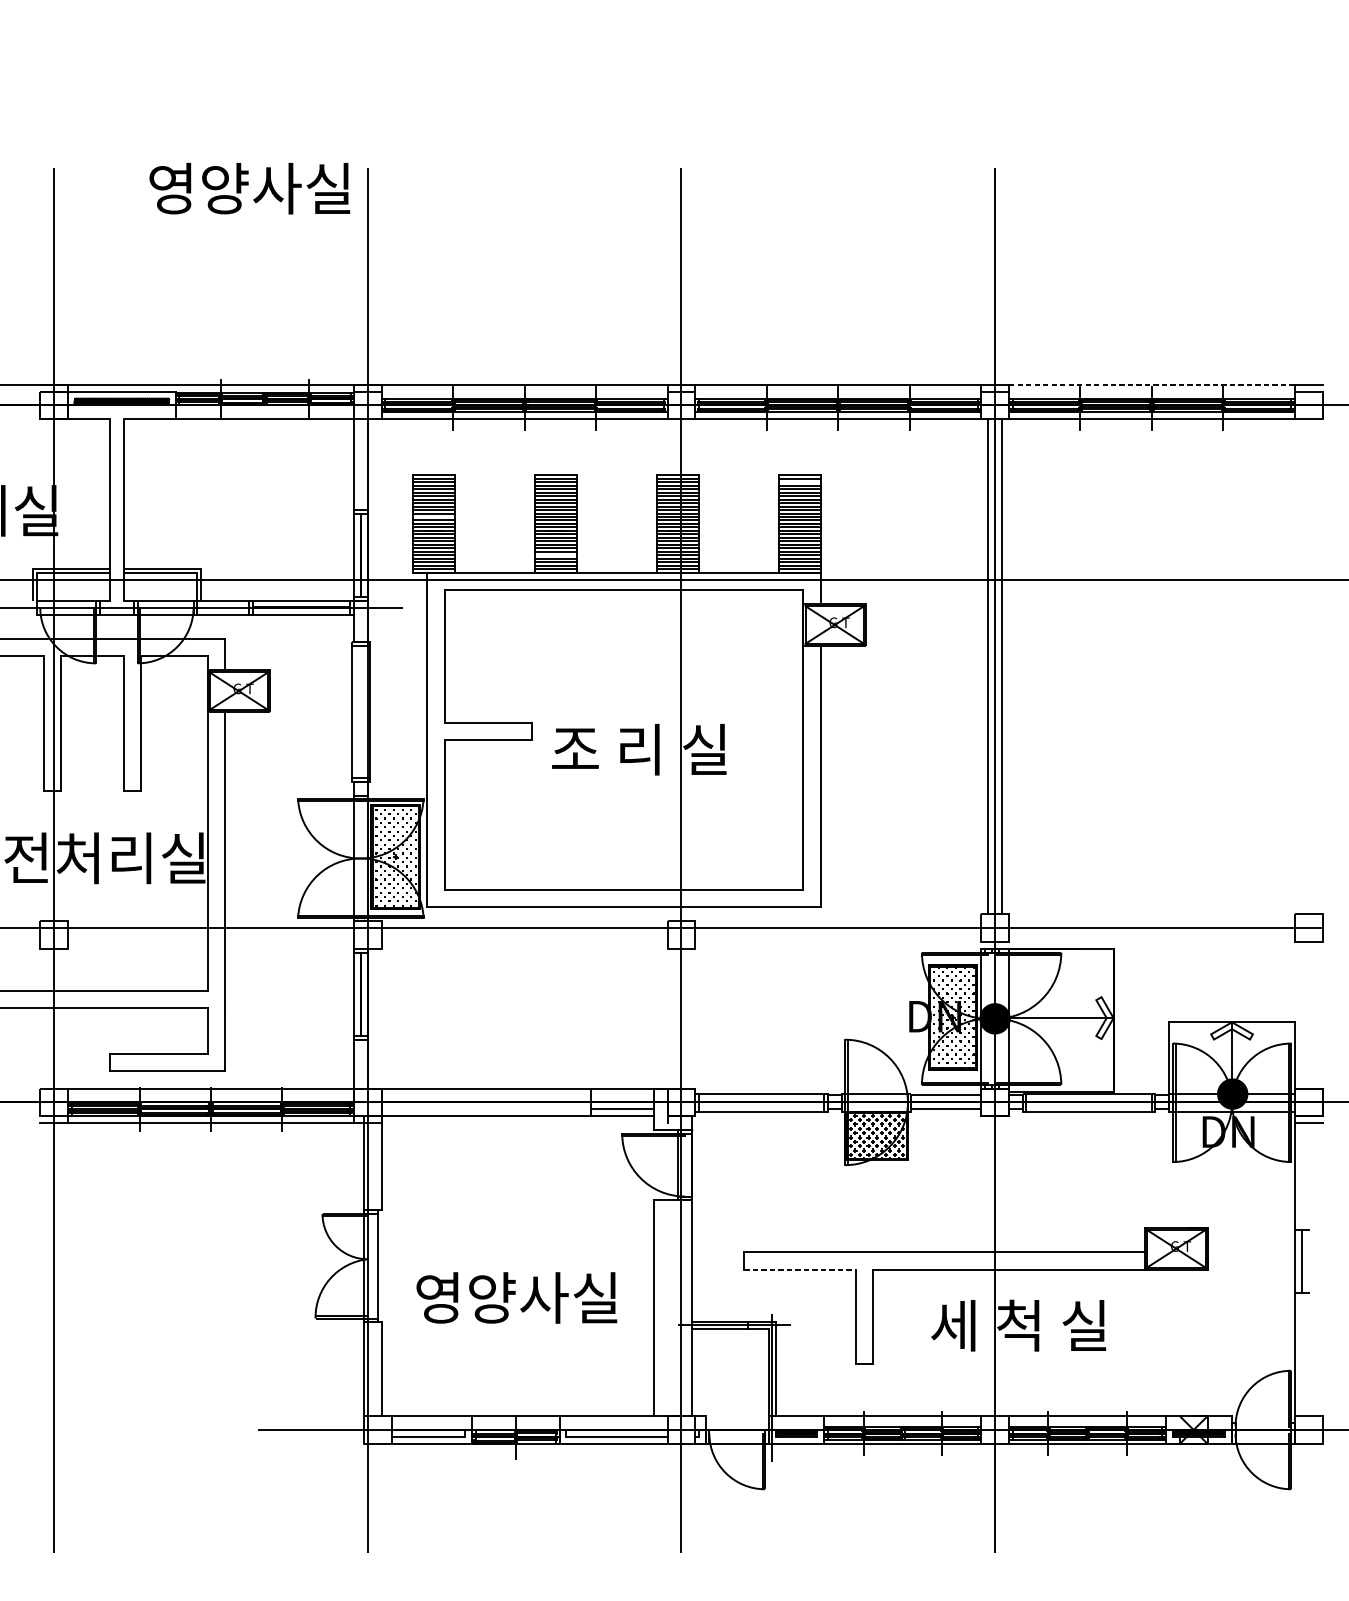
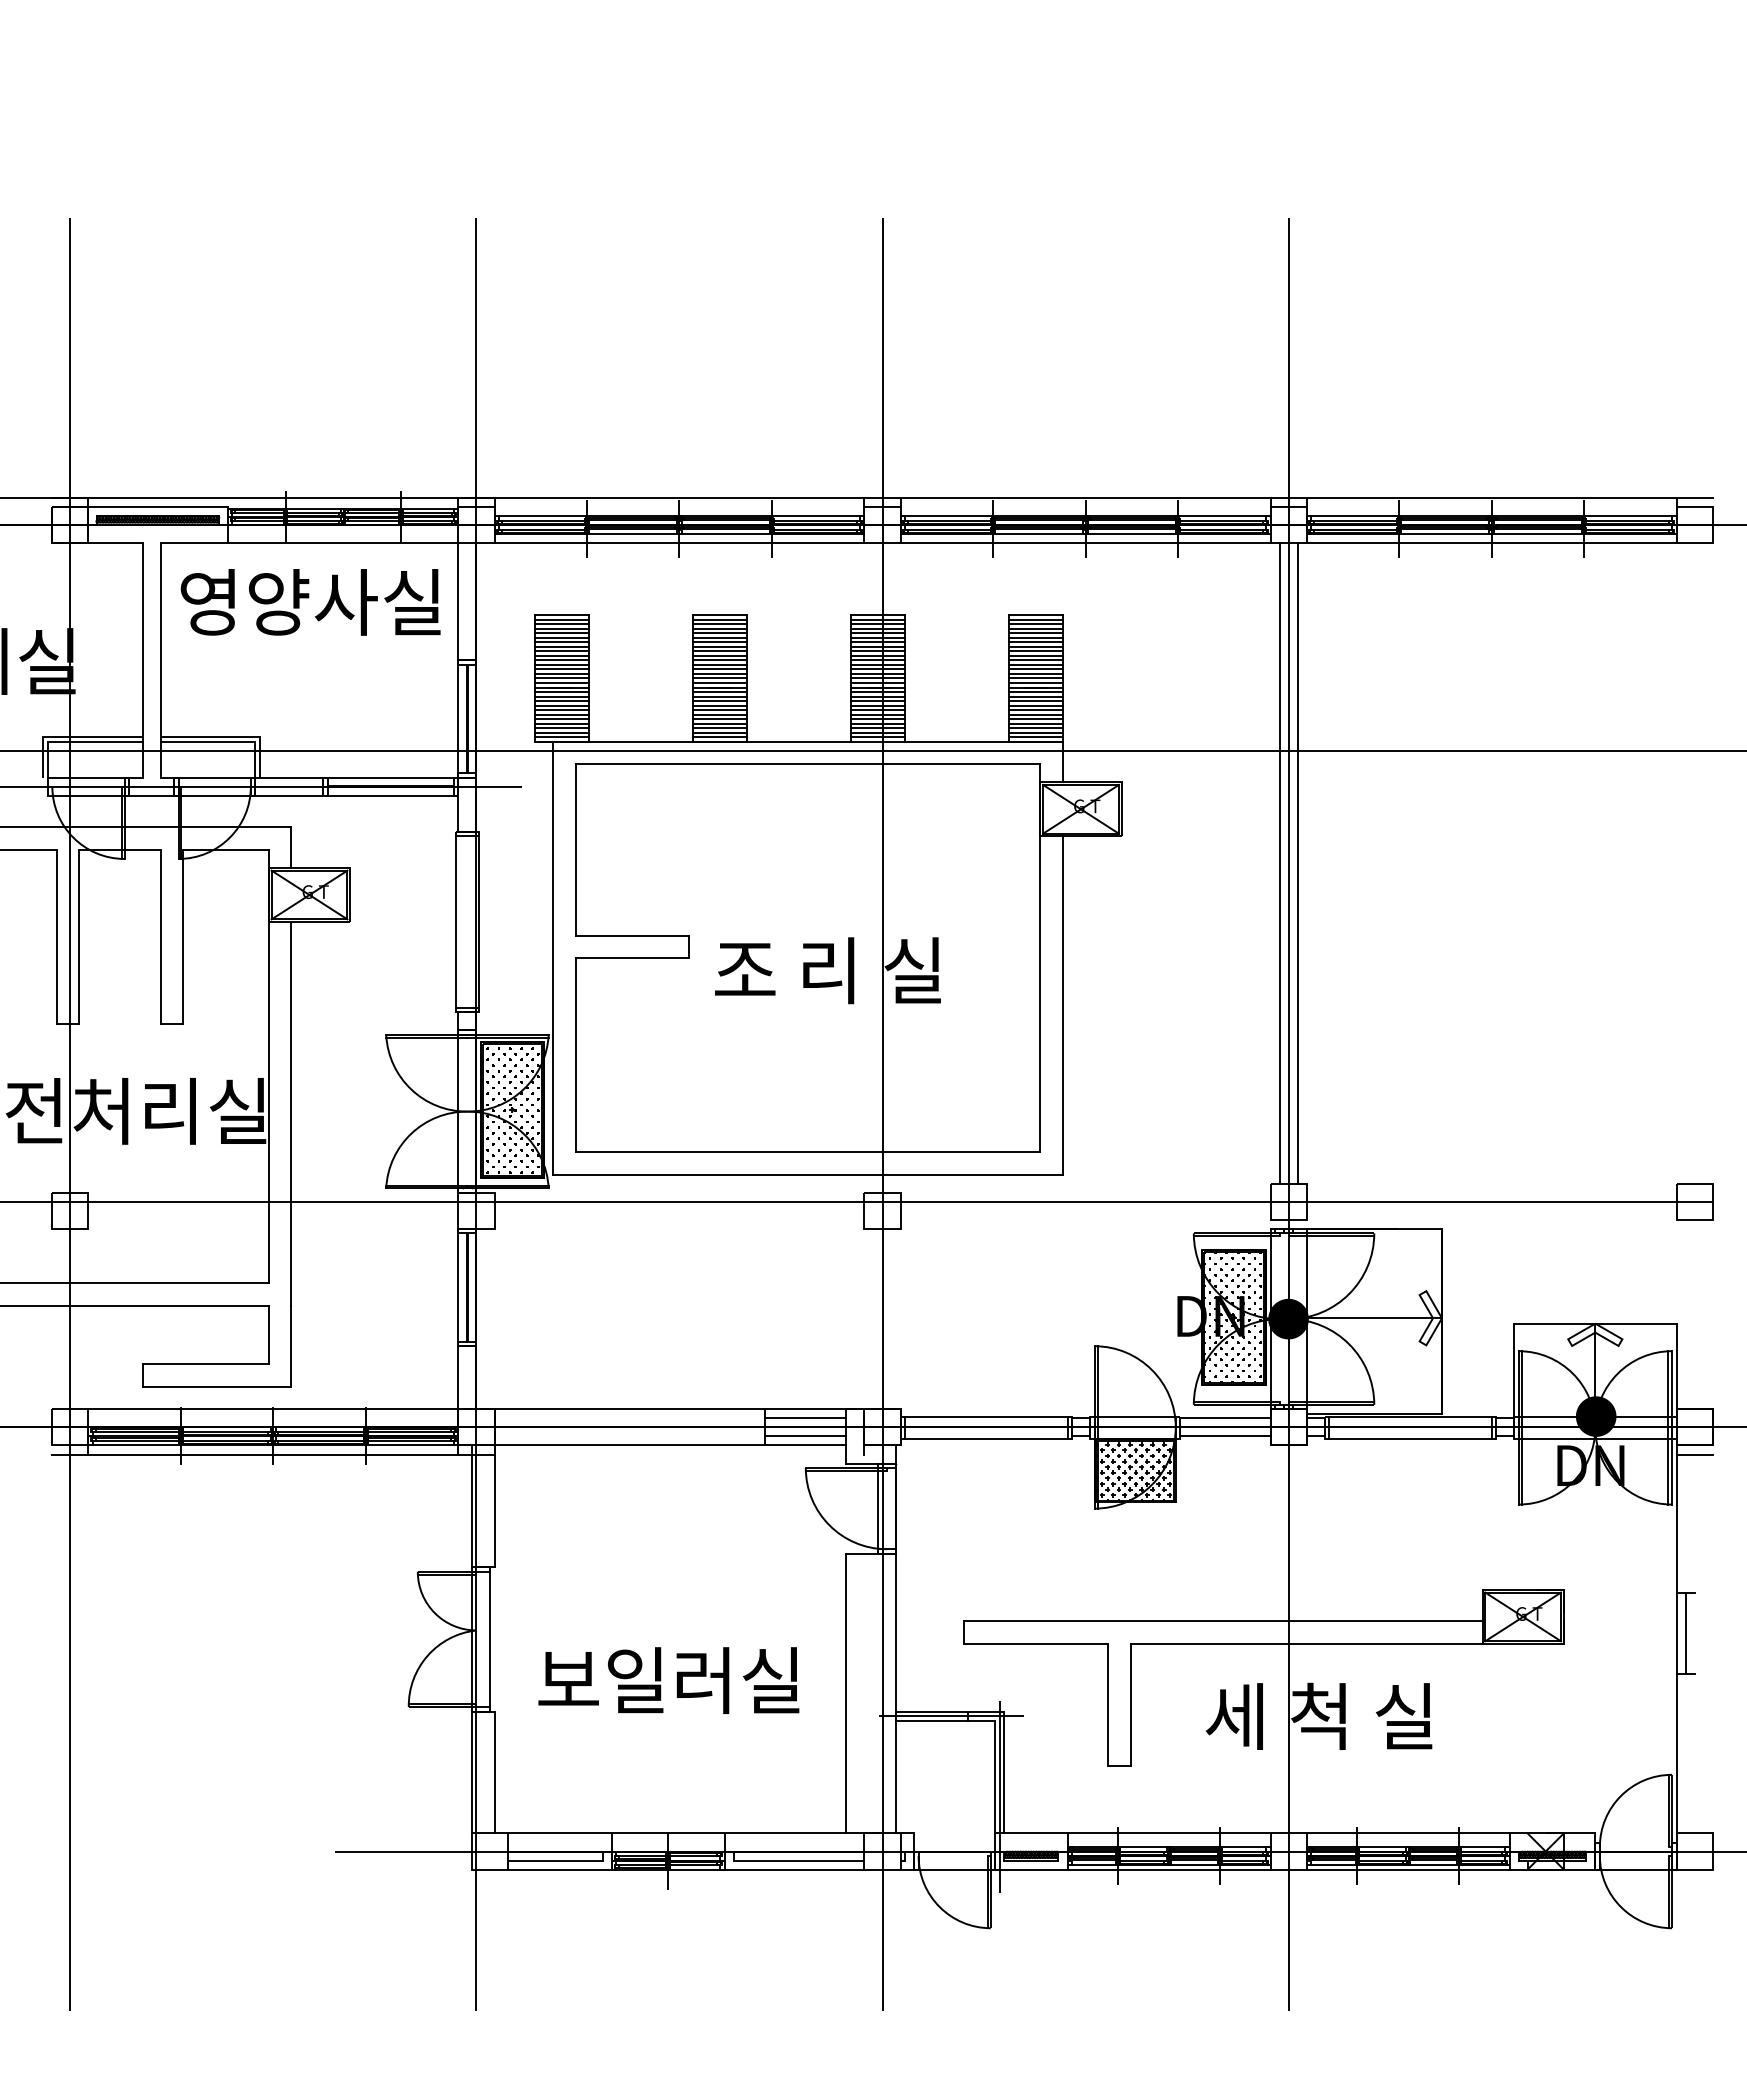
text: (249, 188) -> (310, 602), moved
line: (1151, 384) -> (1491, 498), dashed -> solid
line: (799, 482) -> (1035, 624), added
line: (434, 517) -> (562, 669), added
line: (556, 555) -> (720, 719), added
line: (621, 1095) -> (805, 1418), added
line: (800, 1269) -> (1036, 1643), dashed -> solid
text: (492, 1297) -> (637, 1680), 영양사실 -> 보일러실

